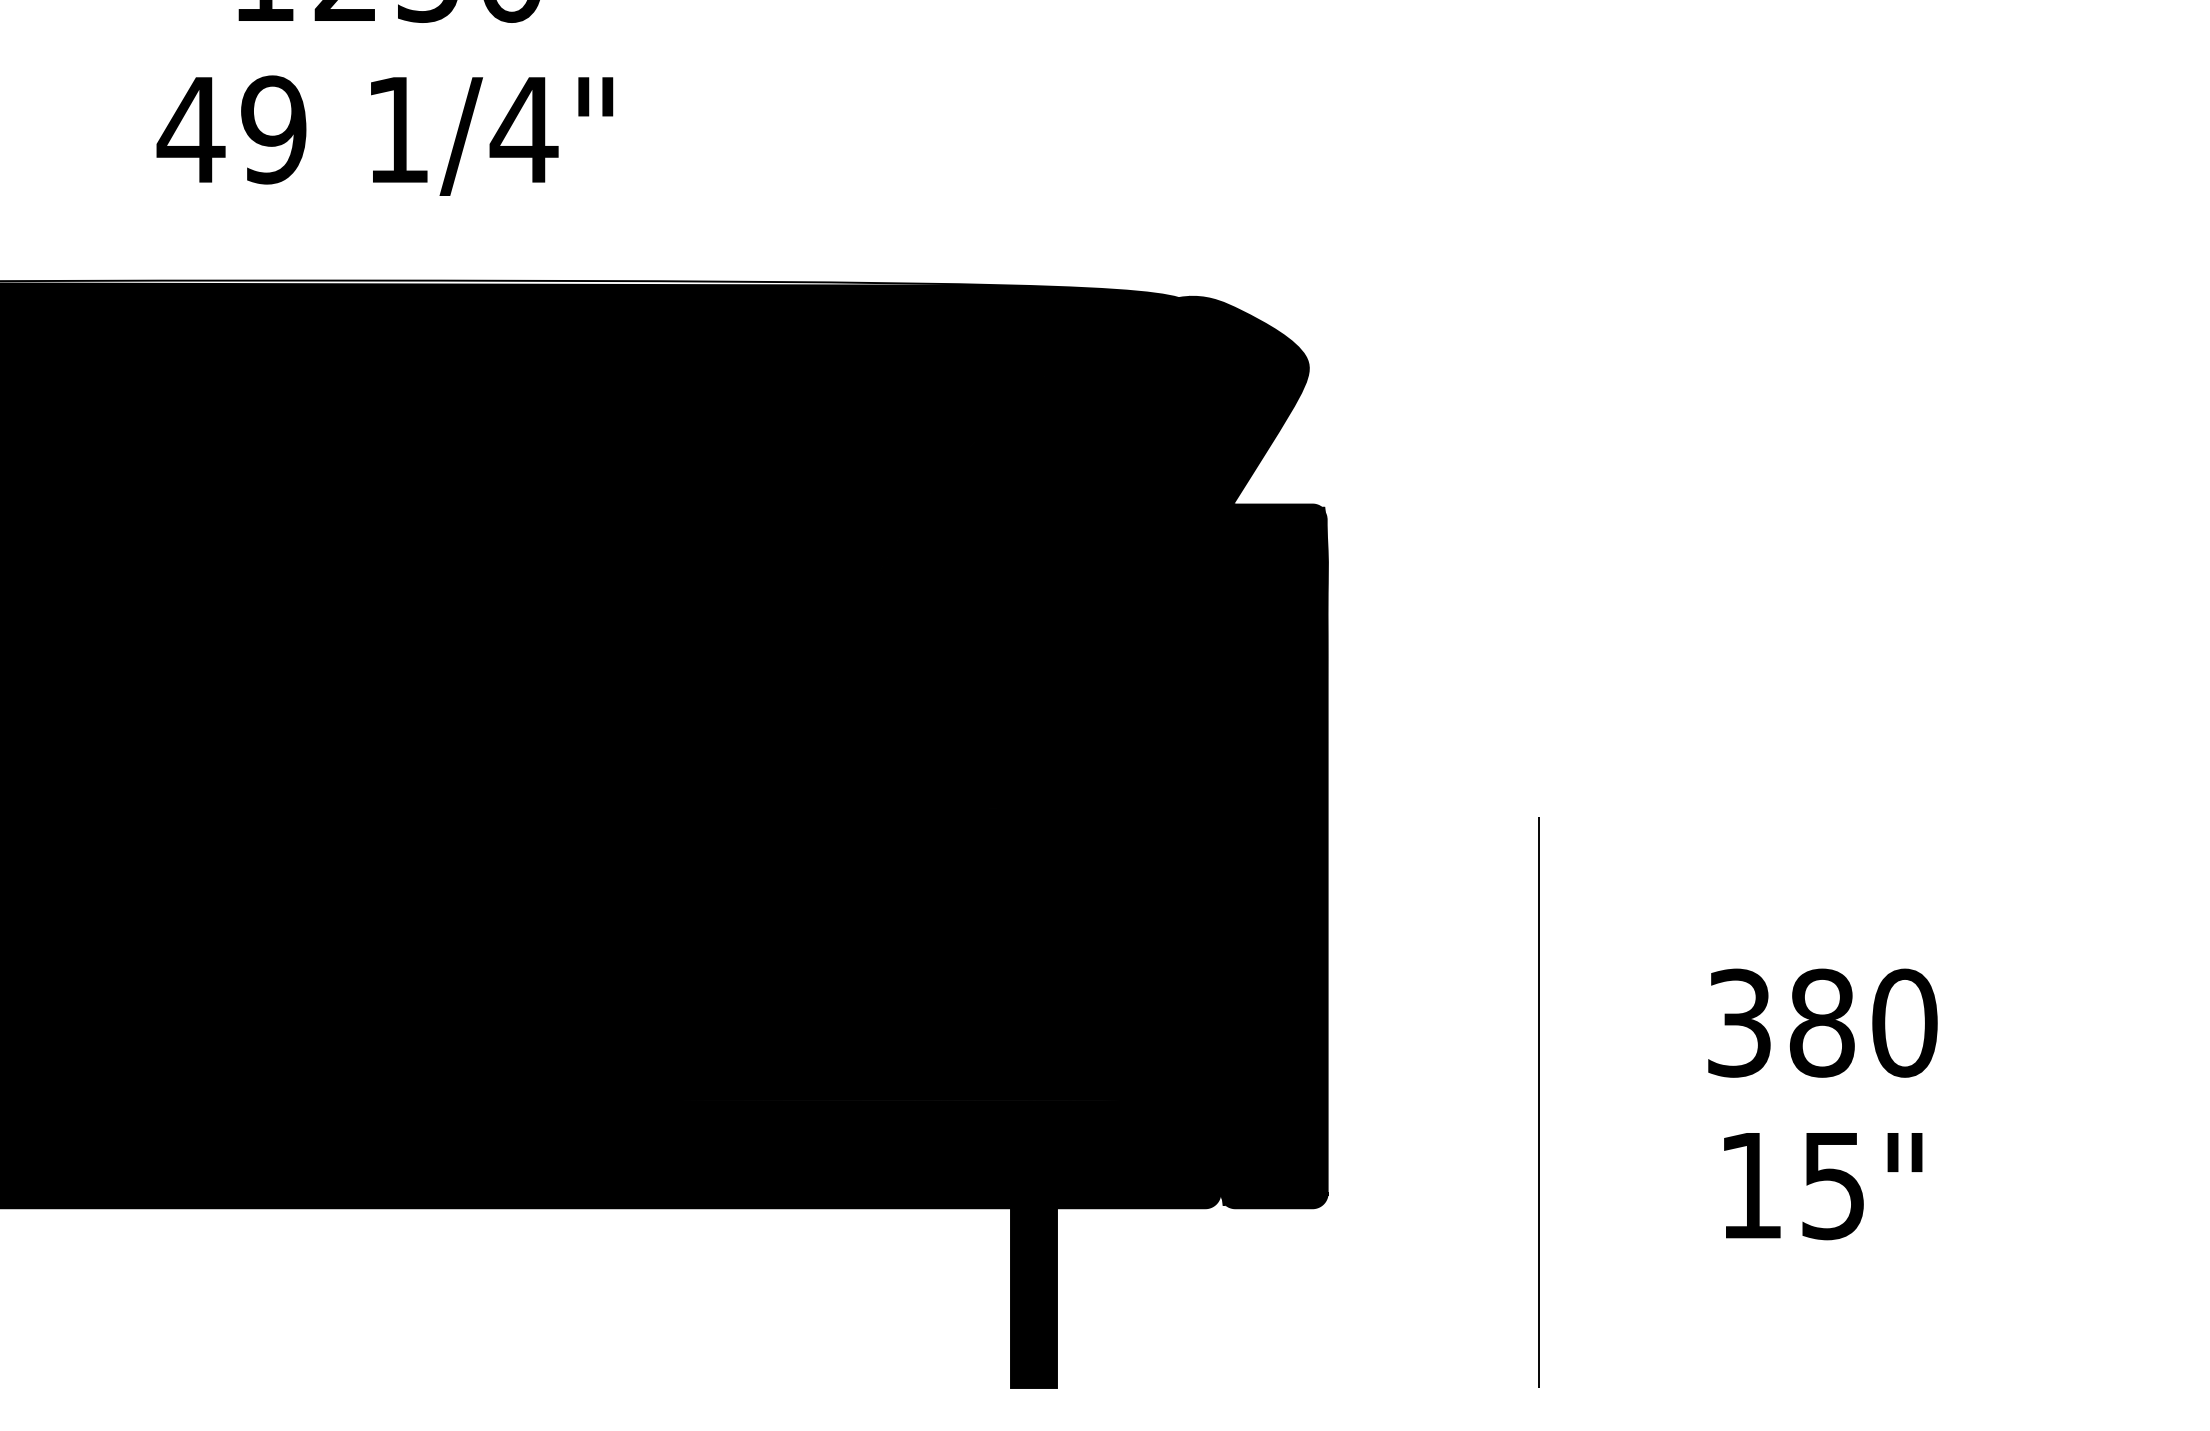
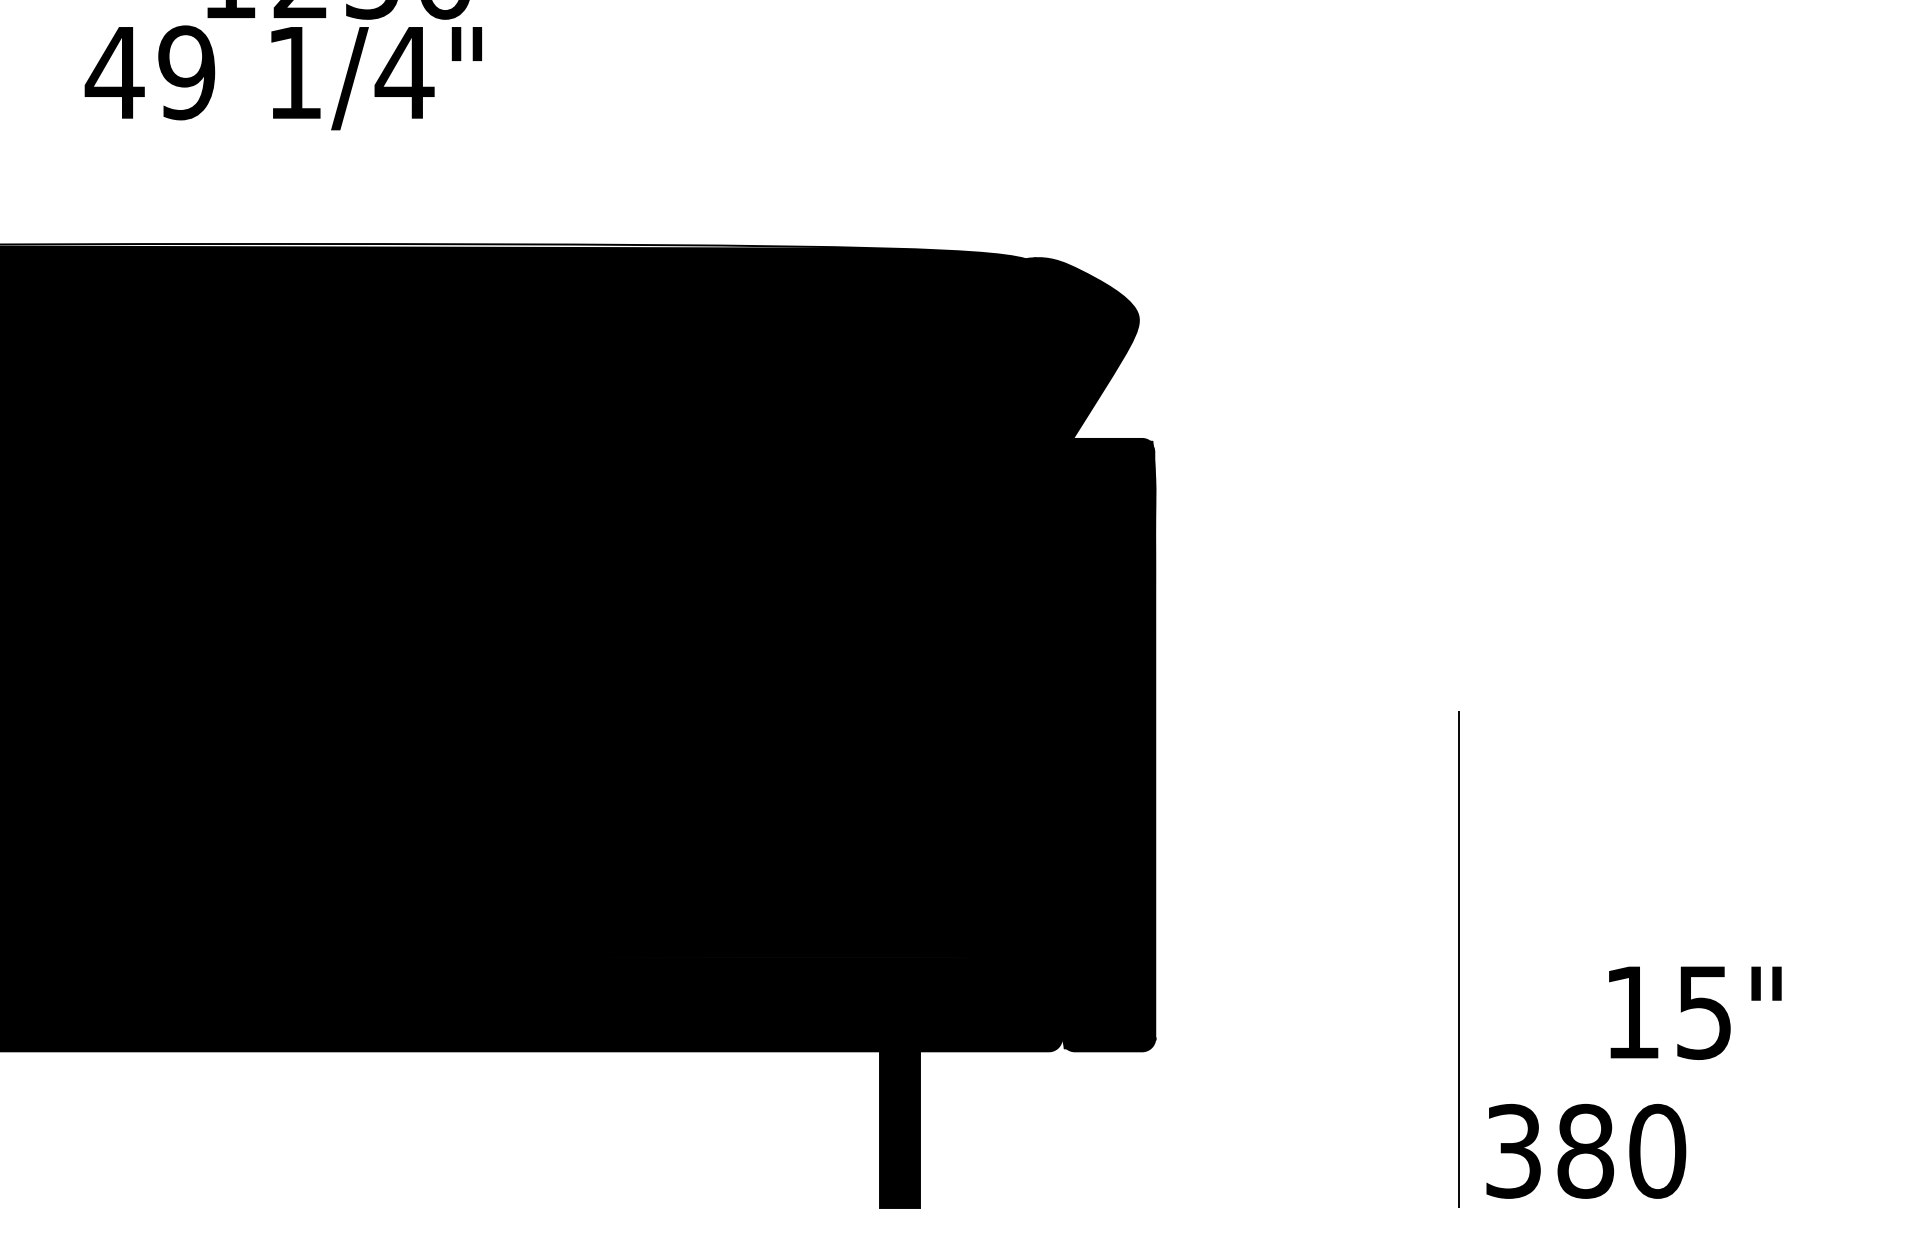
text: (384, 135) -> (283, 77), moved
text: (1822, 1022) -> (1585, 1150), moved
line: (1538, 1102) -> (1458, 959), moved
text: (1823, 1186) -> (1695, 1013), moved

